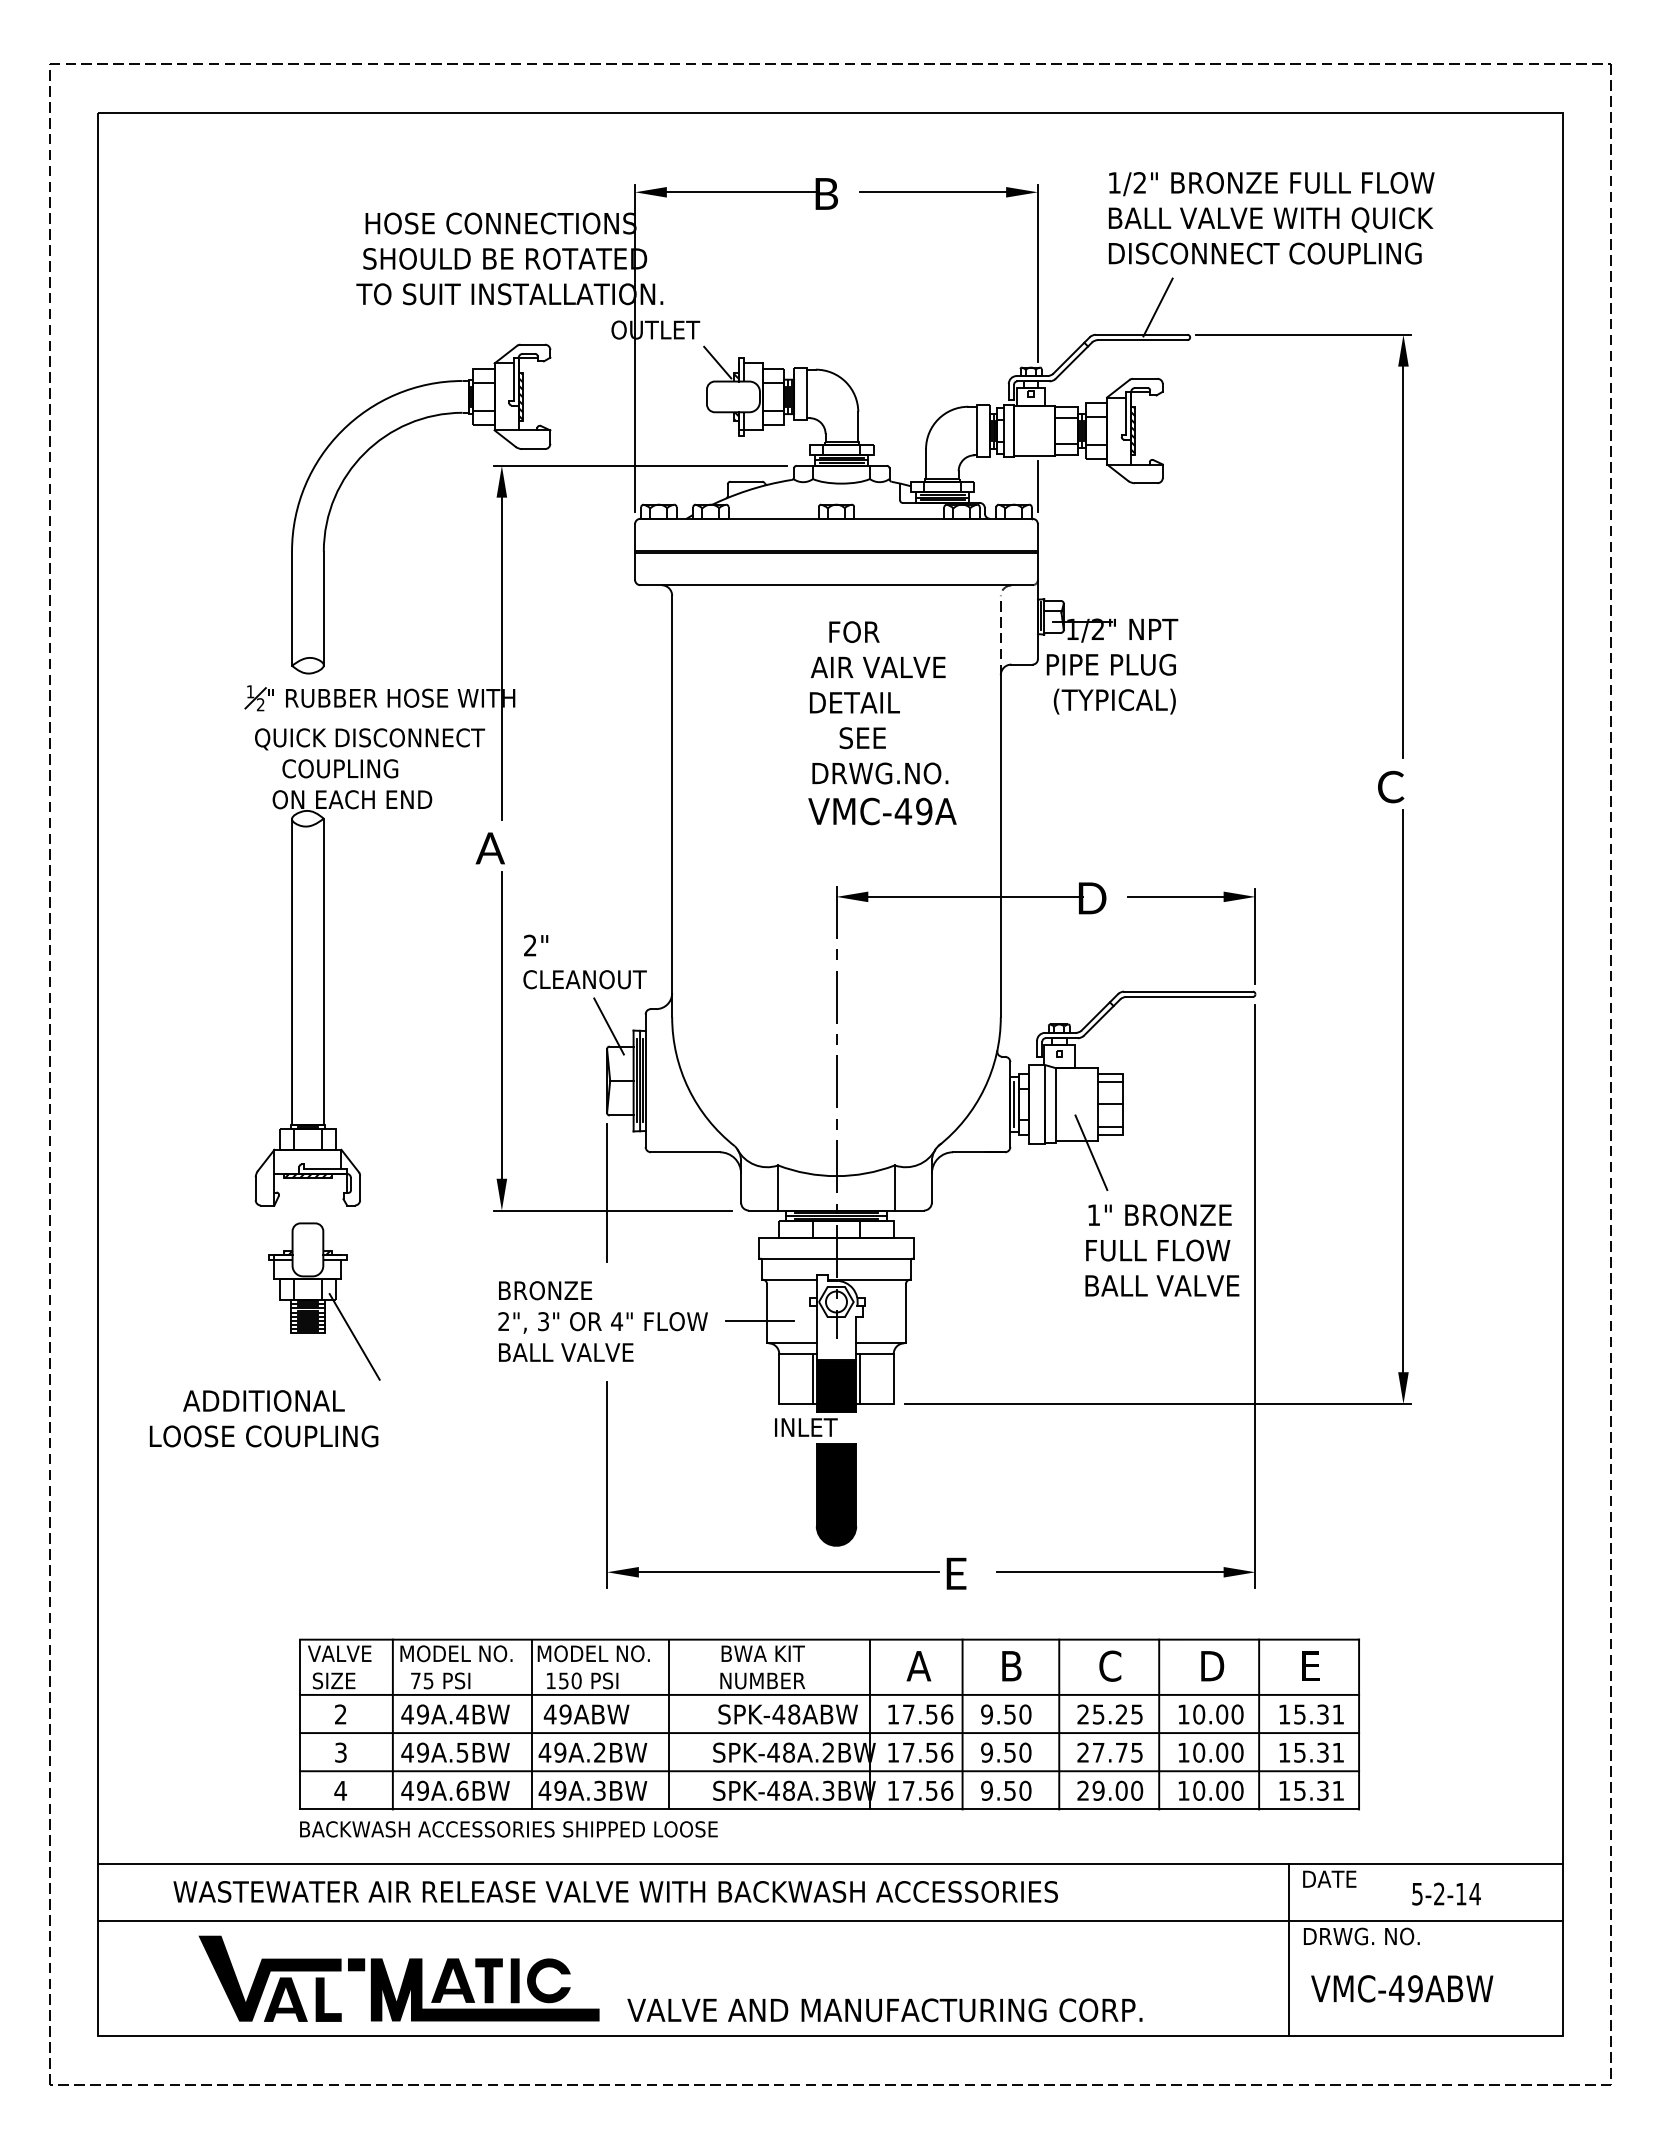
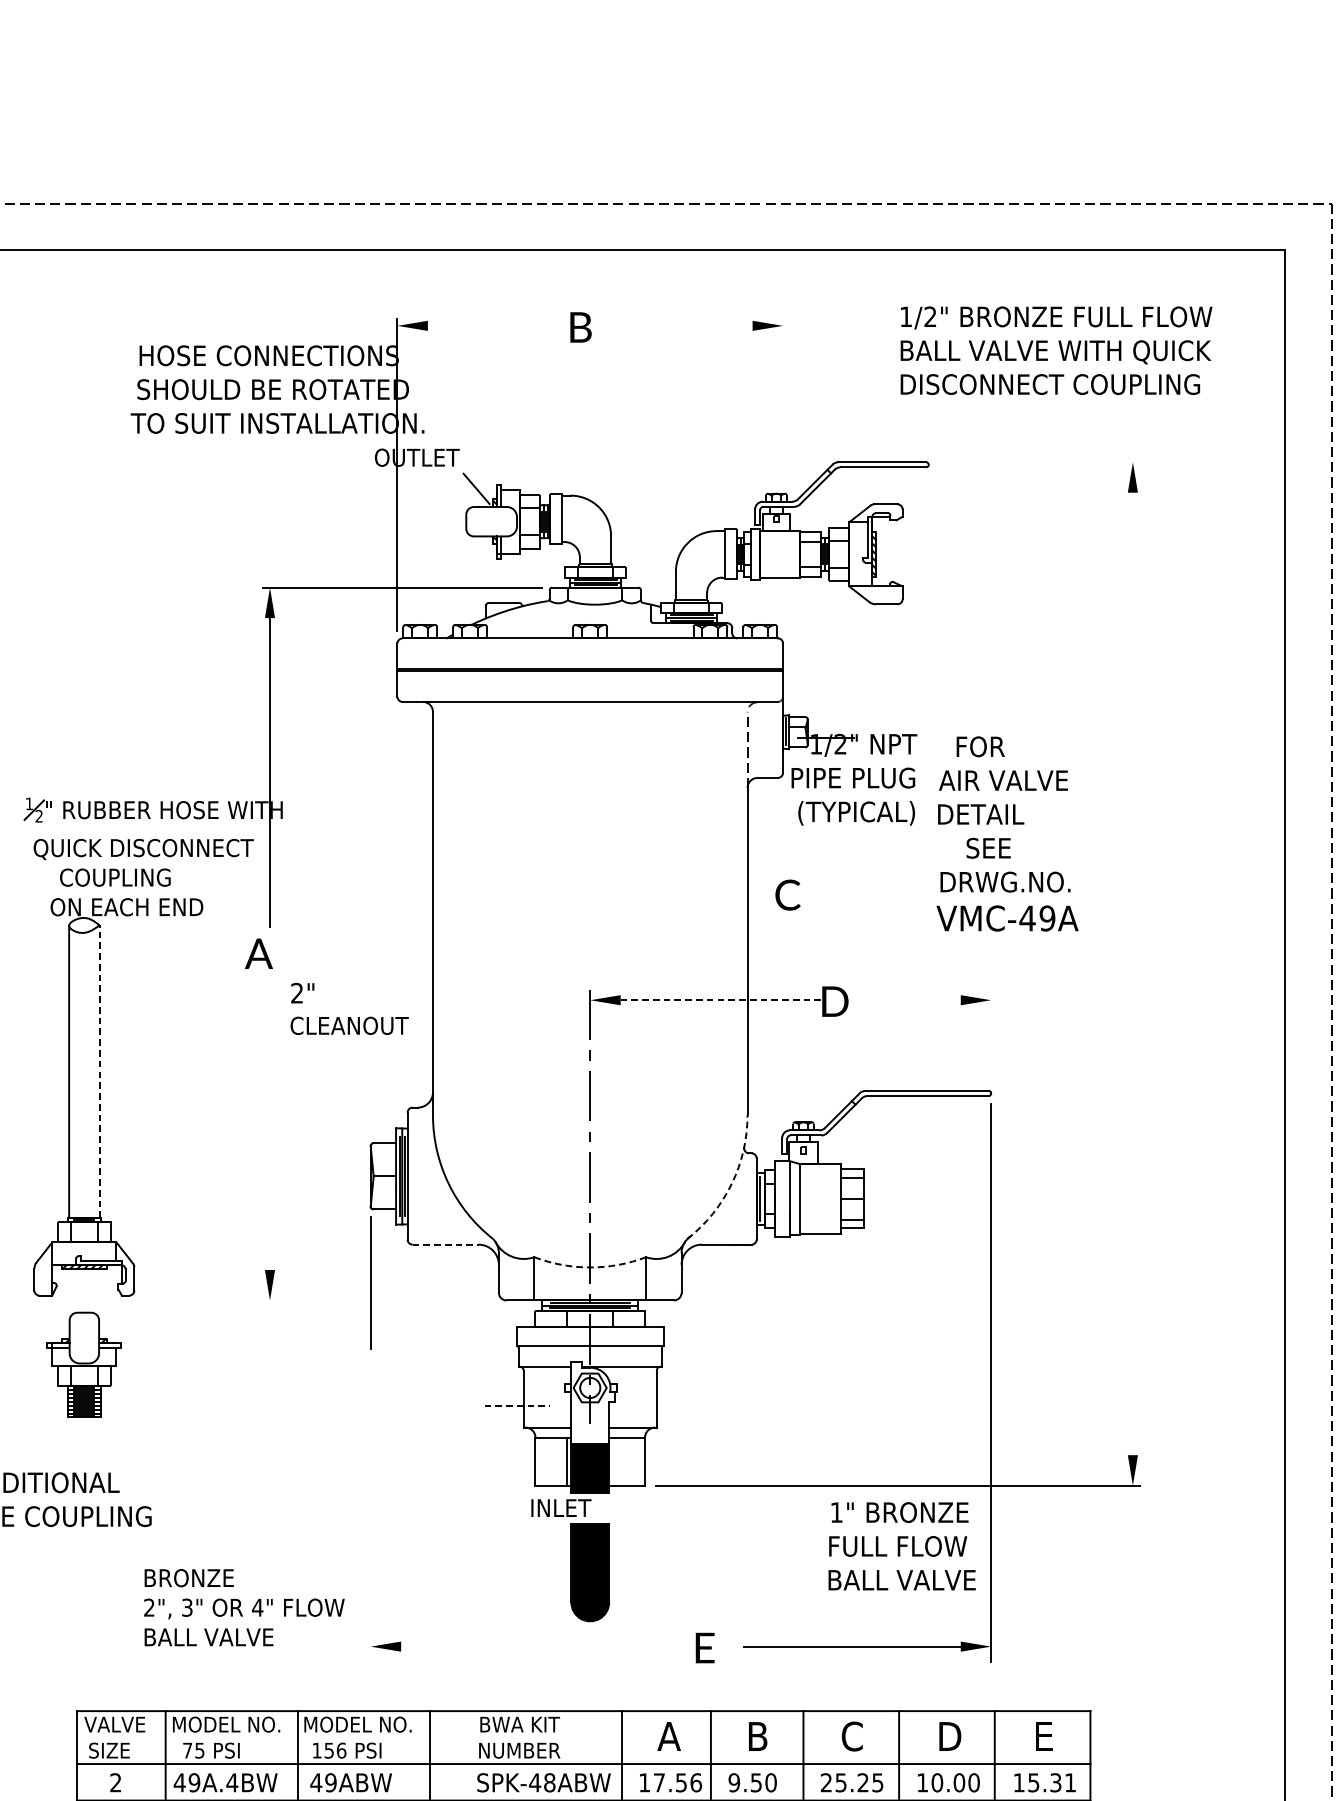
line: (740, 192) -> (498, 326), removed
line: (932, 192) -> (682, 326), removed
text: (1271, 218) -> (1056, 350), moved
line: (1037, 273) -> (782, 403), removed
line: (1157, 307) -> (897, 436), removed
line: (1303, 334) -> (1037, 461), removed
part: (370, 449) -> (144, 572), removed
line: (1037, 486) -> (782, 607), removed
line: (1403, 562) -> (1132, 680), removed
text: (882, 723) -> (1007, 834), moved
text: (1391, 786) -> (788, 894), moved
line: (975, 896) -> (723, 999), solid -> dashed
line: (1175, 896) -> (914, 999), removed
line: (1255, 936) -> (991, 1038), removed
text: (584, 961) -> (349, 1008), moved
line: (323, 971) -> (99, 1071), solid -> dashed
line: (501, 1024) -> (269, 1122), removed
line: (608, 1026) -> (372, 1124), removed
arc: (984, 1088) -> (731, 1183), solid -> dashed
line: (1403, 1090) -> (1132, 1185), removed
line: (685, 1152) -> (445, 1244), solid -> dashed
line: (1091, 1152) -> (834, 1244), removed
arc: (836, 1176) -> (590, 1267), solid -> dashed
line: (613, 1210) -> (376, 1300), removed
text: (1162, 1250) -> (902, 1546), moved
line: (760, 1320) -> (517, 1405), solid -> dashed
text: (602, 1321) -> (243, 1607), moved
line: (354, 1336) -> (128, 1420), removed
line: (860, 1378) -> (613, 1461), removed
line: (607, 1484) -> (371, 1562), removed
line: (788, 1572) -> (544, 1646), removed
text: (576, 1680) -> (341, 1750), 150 -> 156

